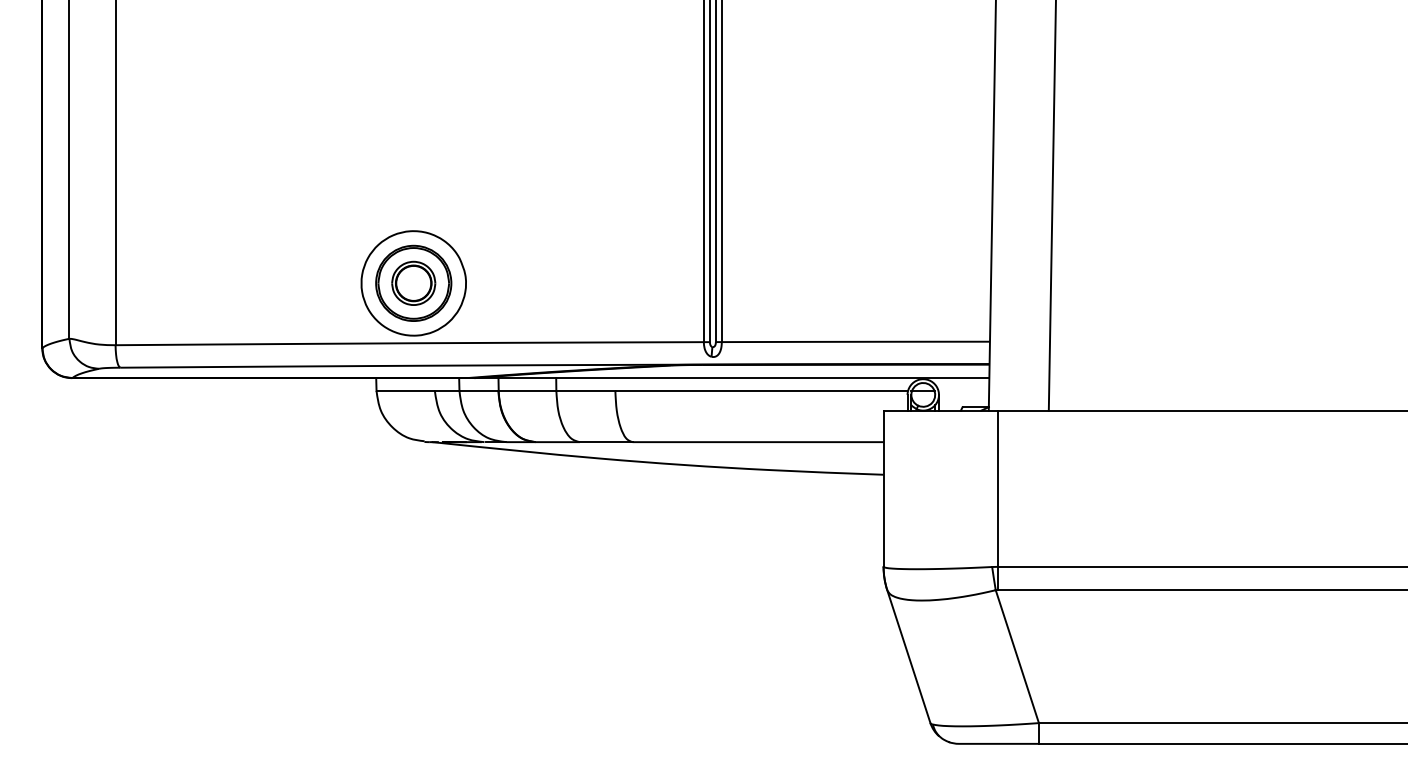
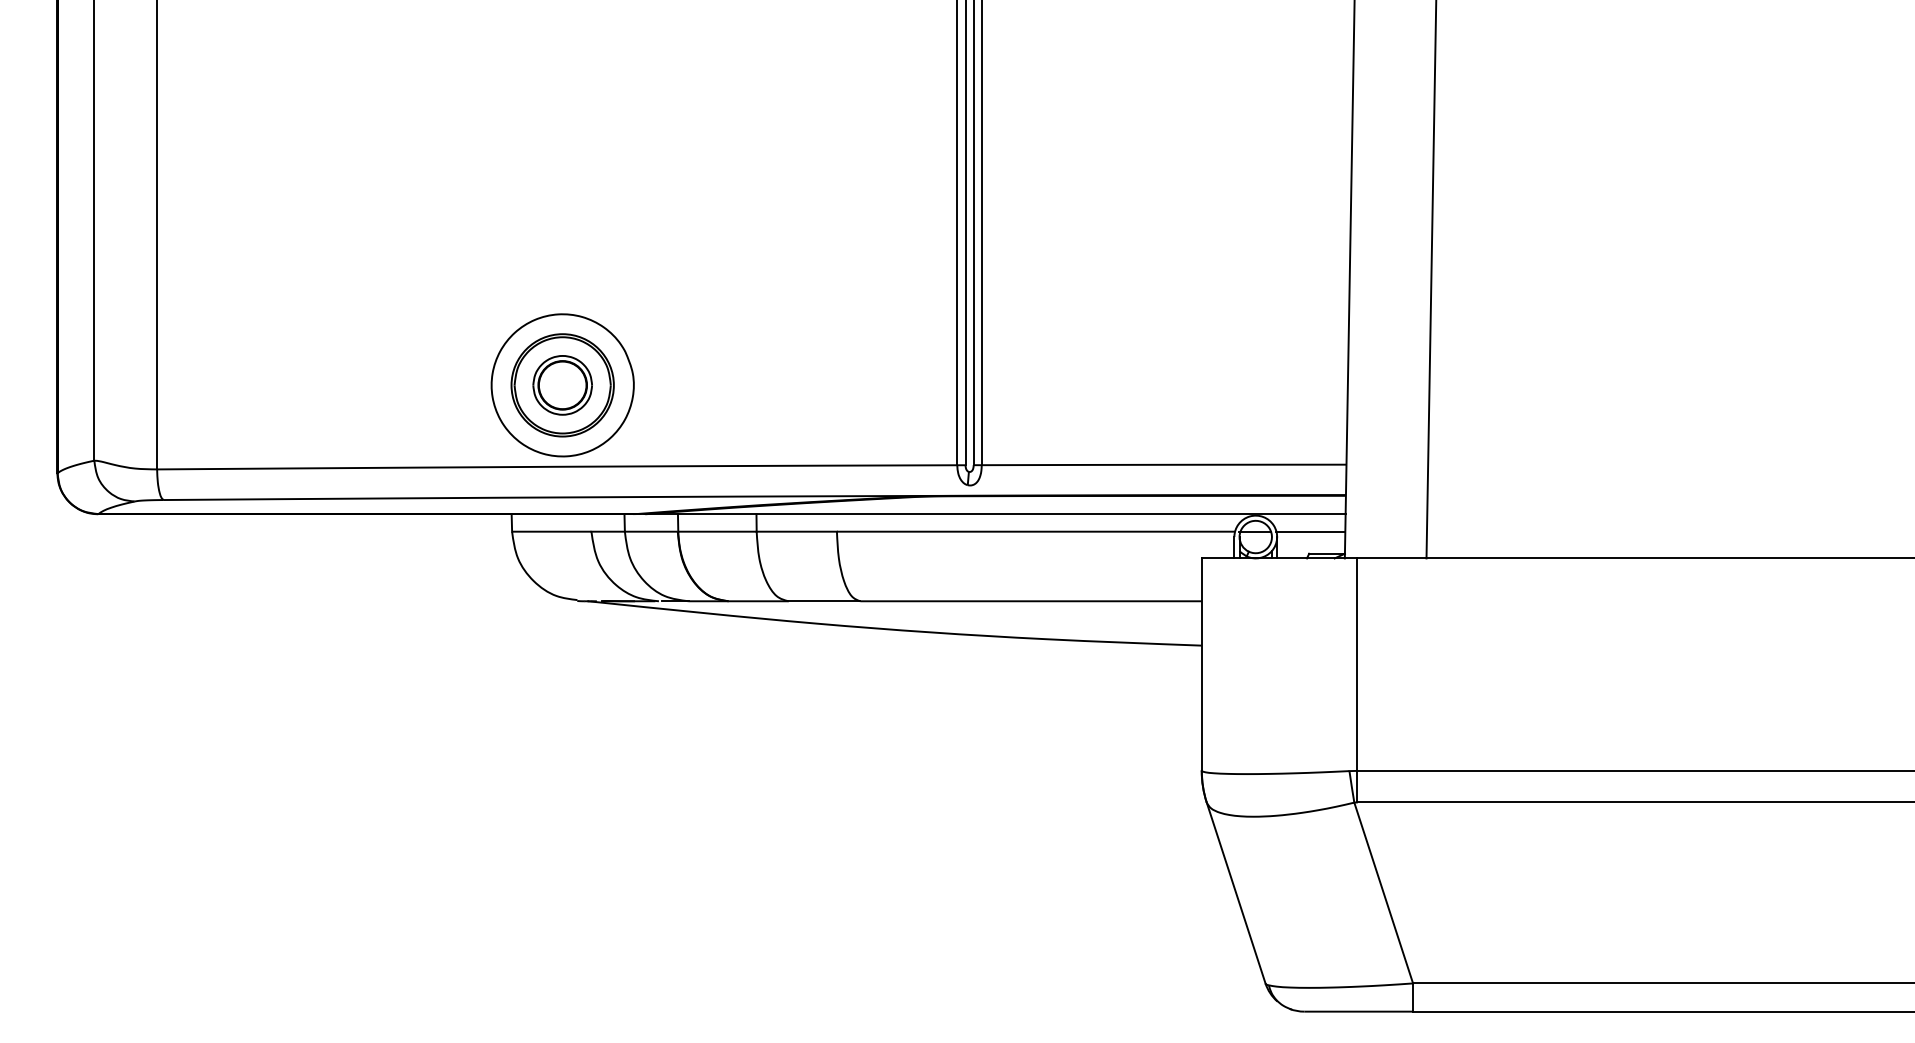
line: (963, 390) -> (1310, 531), added

